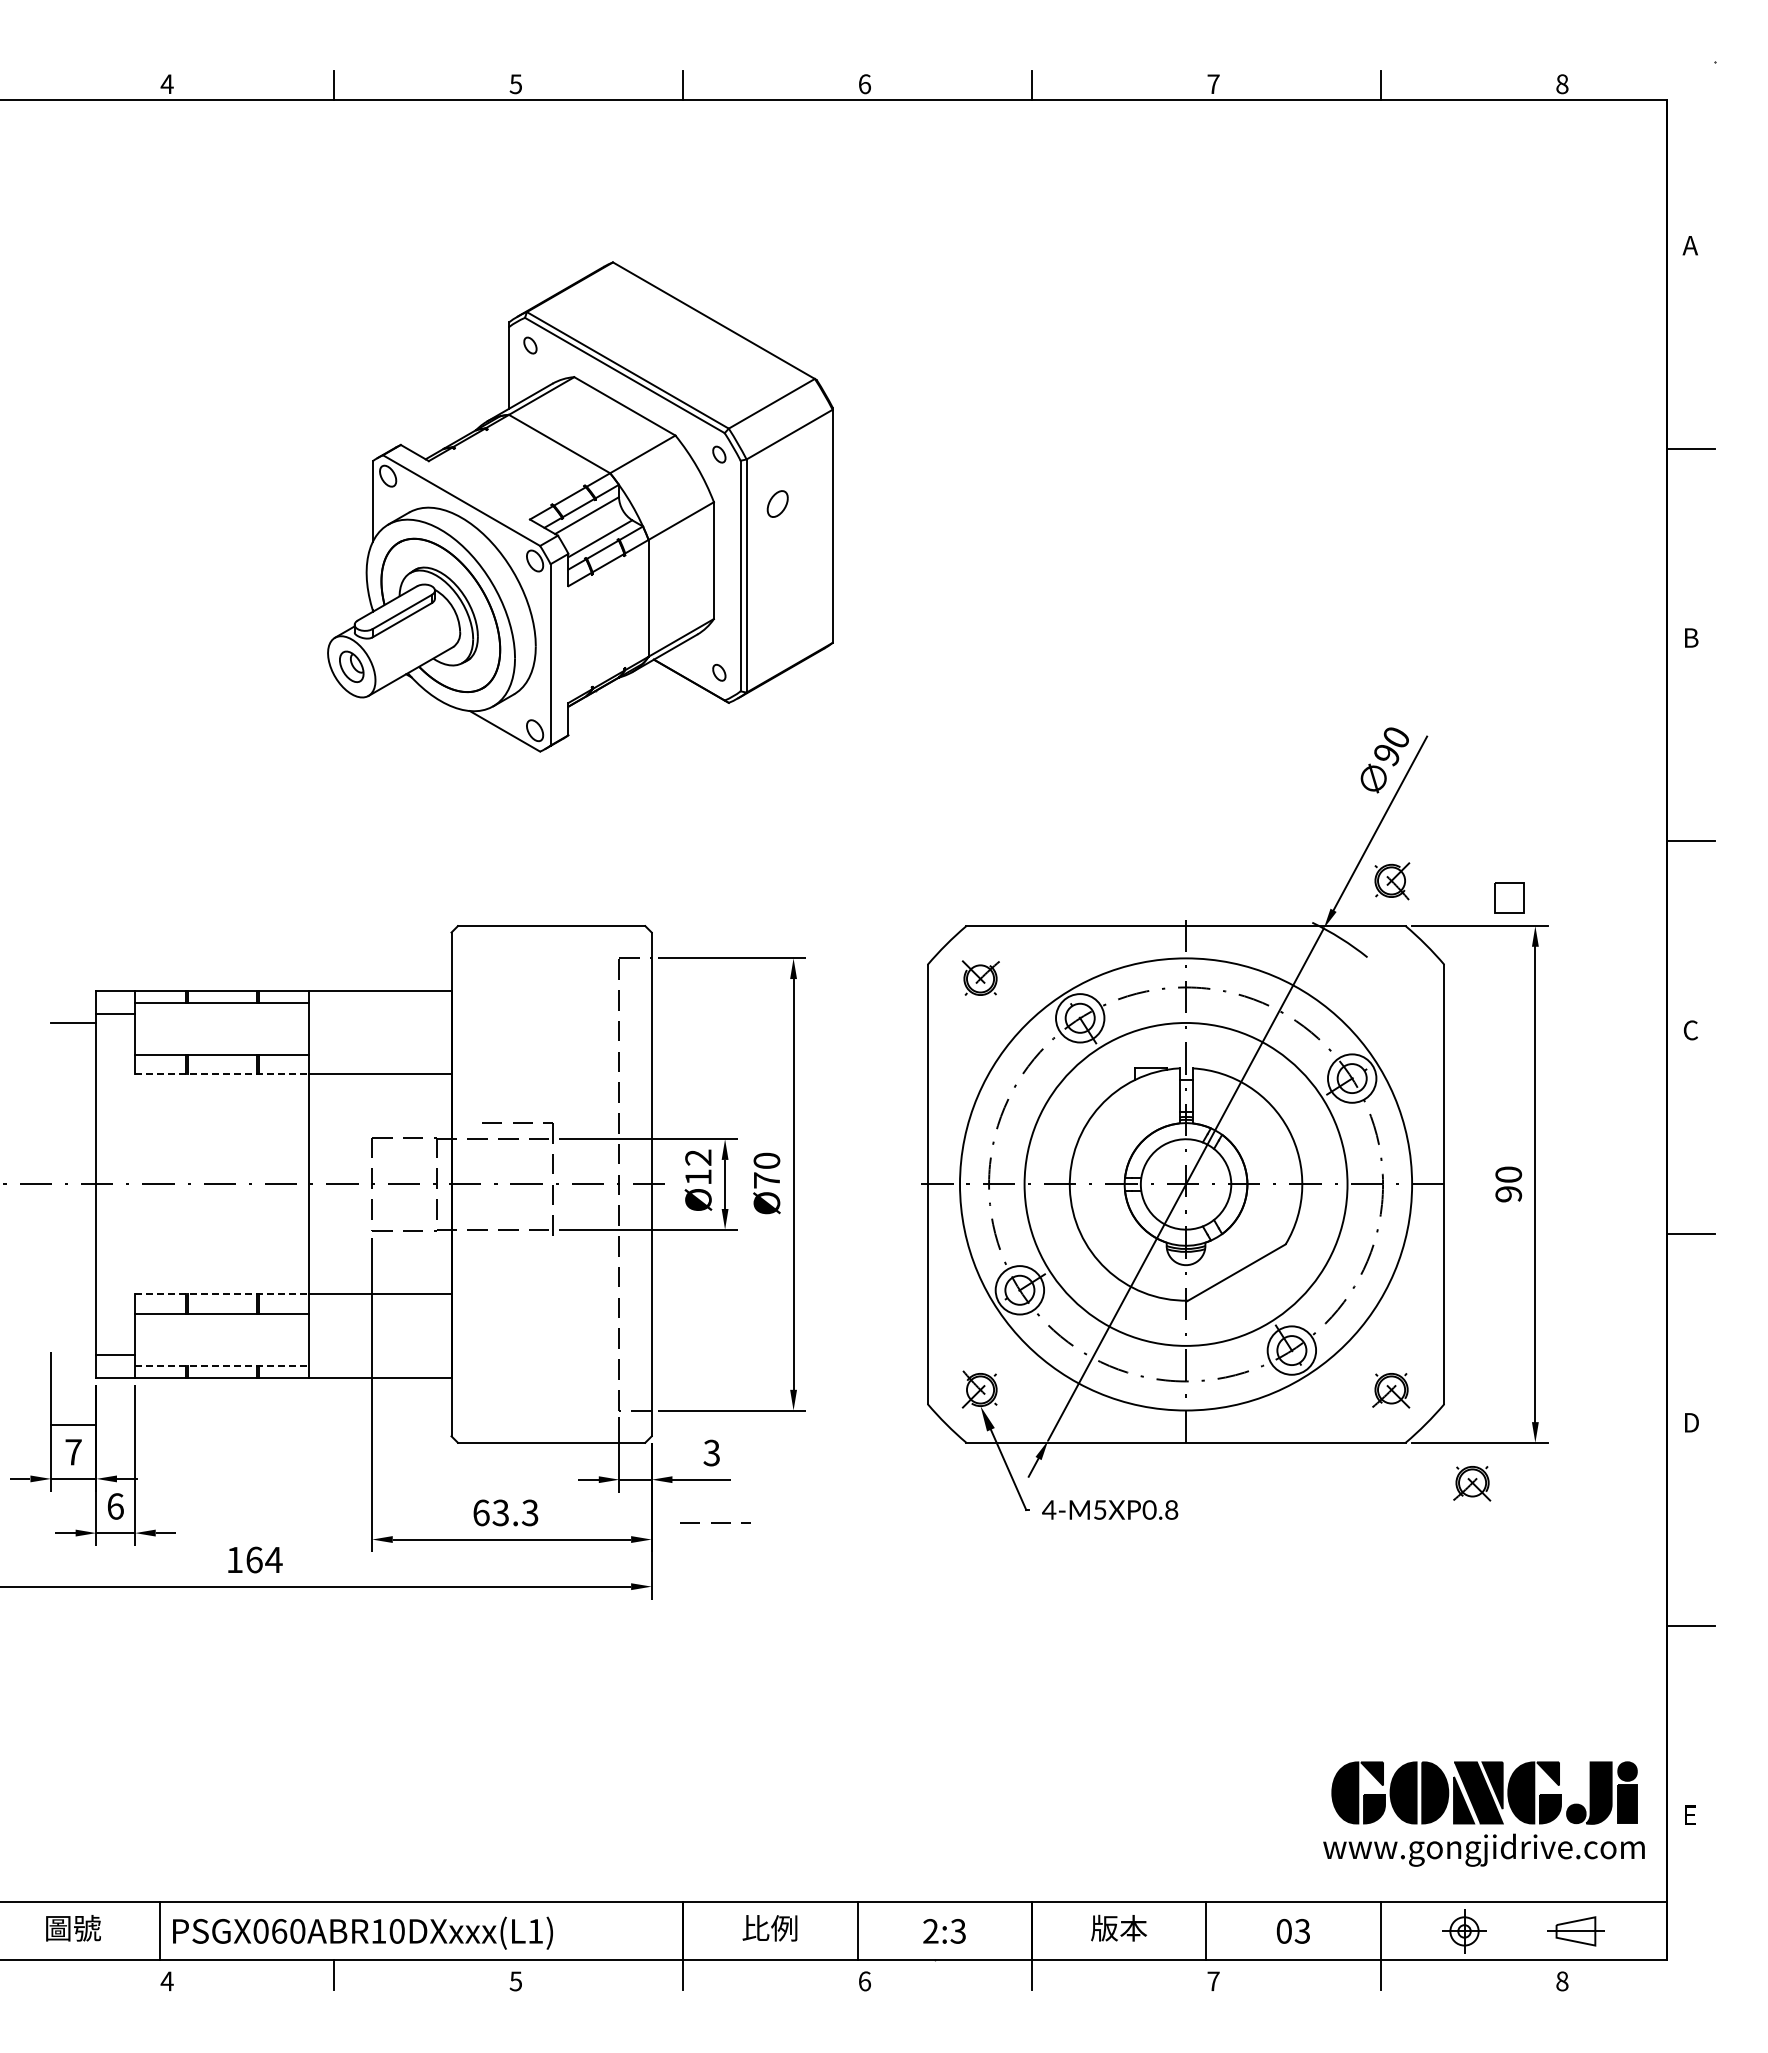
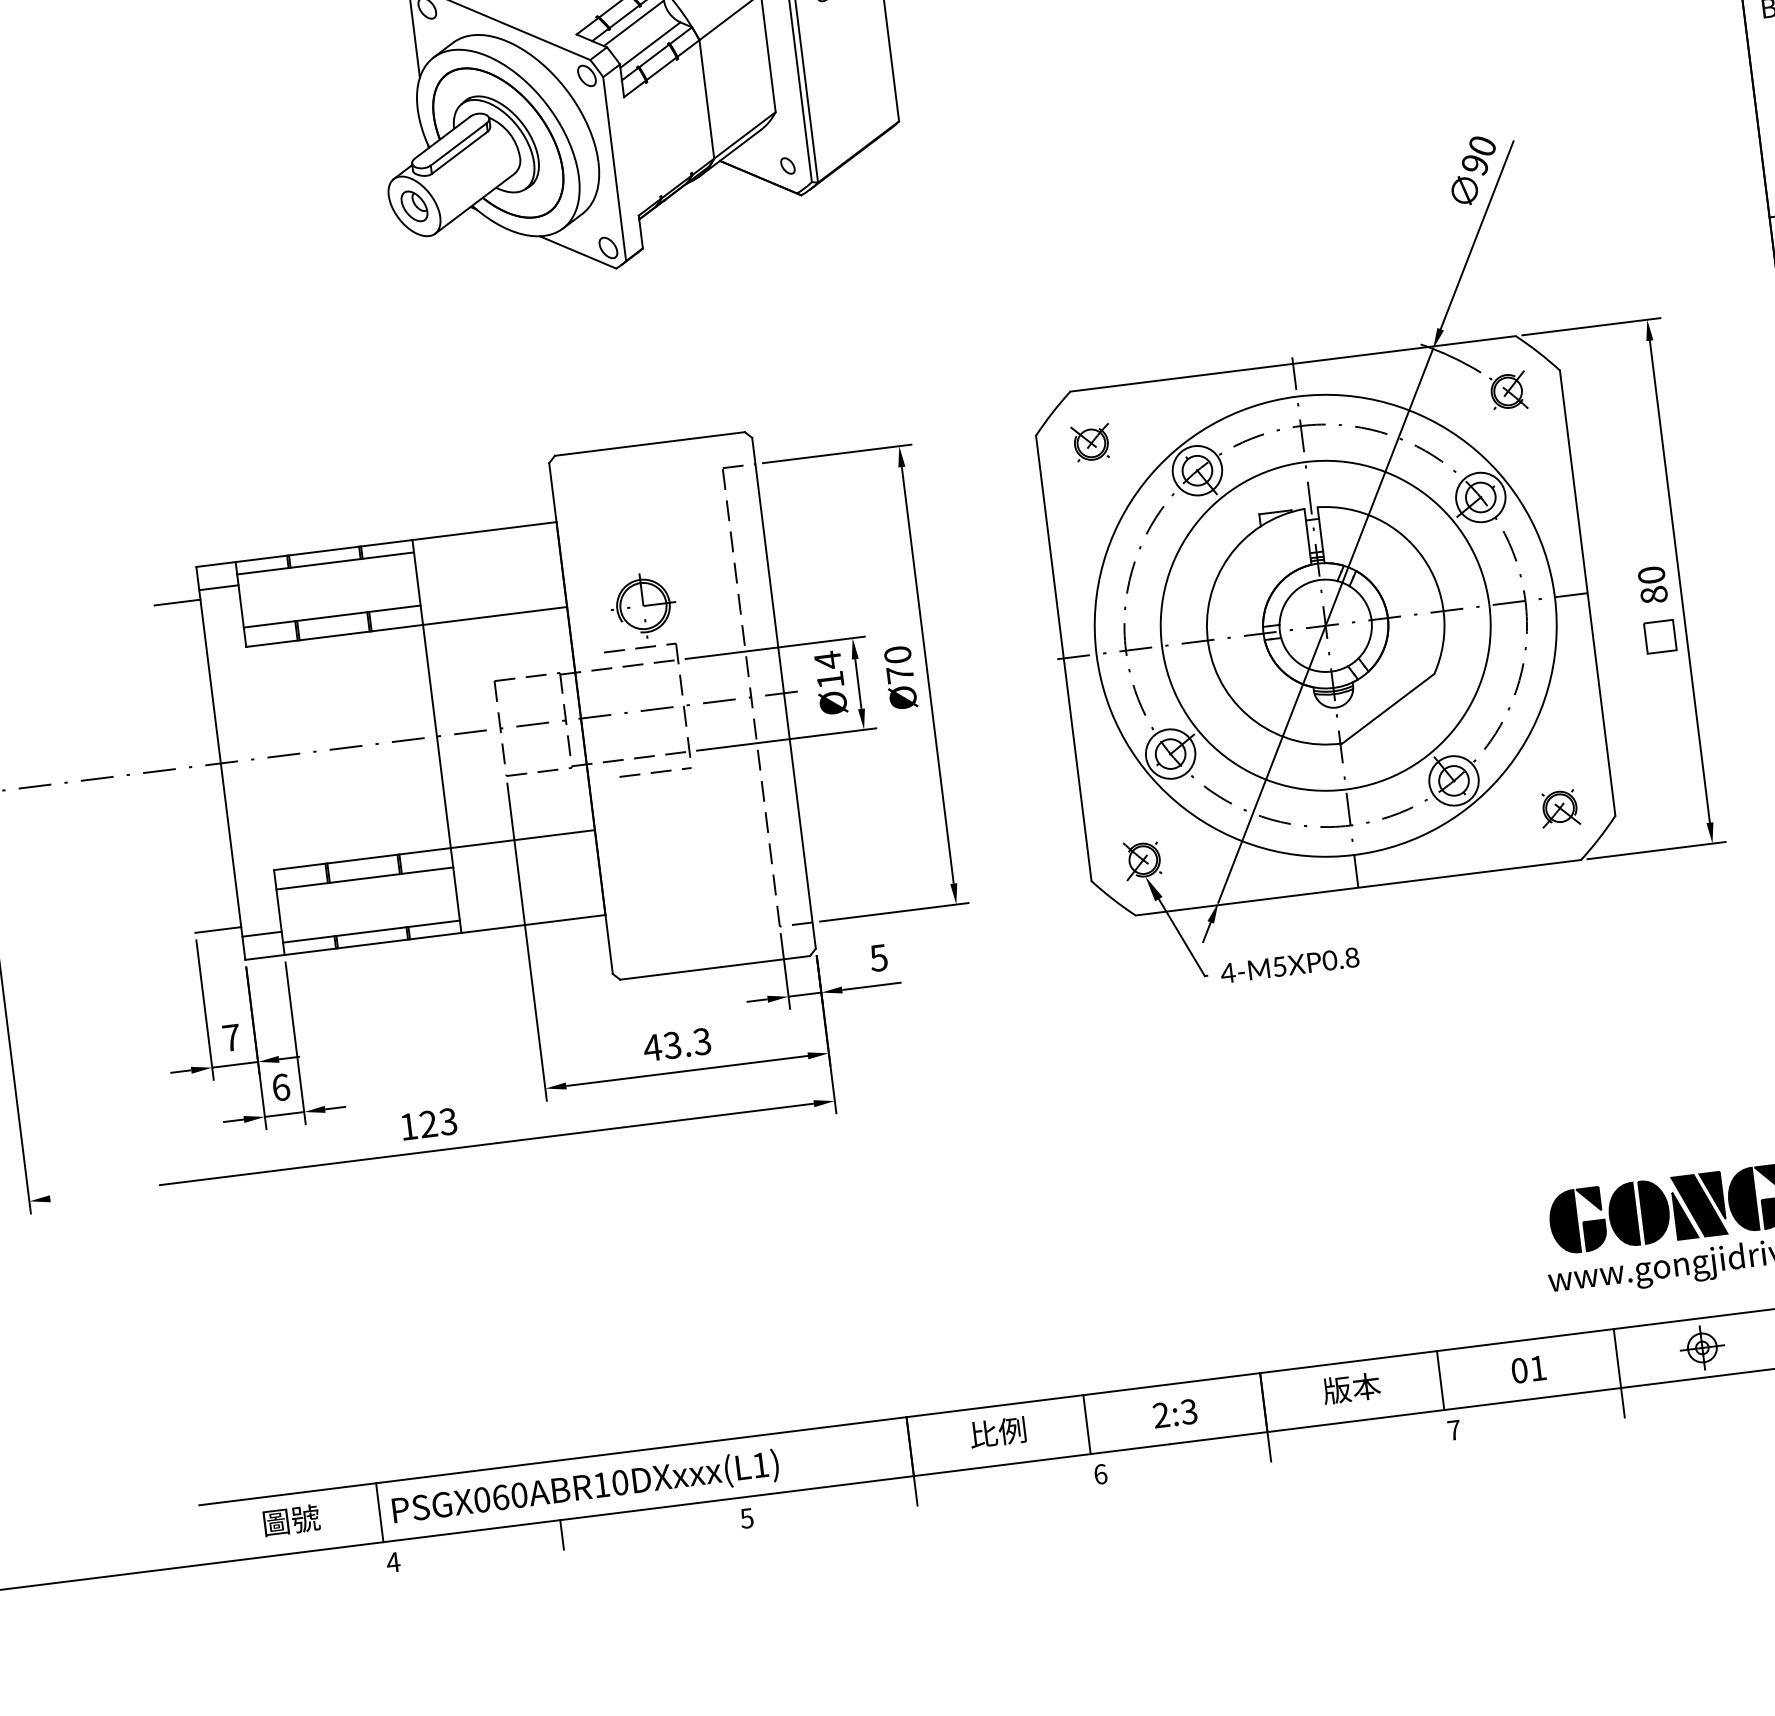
part: (1392, 881) -> (1509, 391), moved
part: (1509, 897) -> (1660, 636), moved
line: (222, 1074) -> (334, 636), dashed -> solid
part: (525, 1082) -> (643, 605), added
text: (698, 1157) -> (828, 660), Ø12 -> Ø14
text: (1508, 1194) -> (1653, 595), 90 -> 80
line: (222, 1294) -> (362, 859), dashed -> solid
line: (222, 1366) -> (371, 932), dashed -> solid
line: (73, 1424) -> (218, 929), moved
text: (711, 1452) -> (878, 957), 3 -> 5
part: (1472, 1483) -> (1653, 892), removed
text: (481, 1512) -> (652, 1047), 63.3 -> 43.3
line: (715, 1522) -> (655, 772), moved
text: (264, 1559) -> (438, 1122), 164 -> 123
text: (1301, 1931) -> (1537, 1368), 03 -> 01

